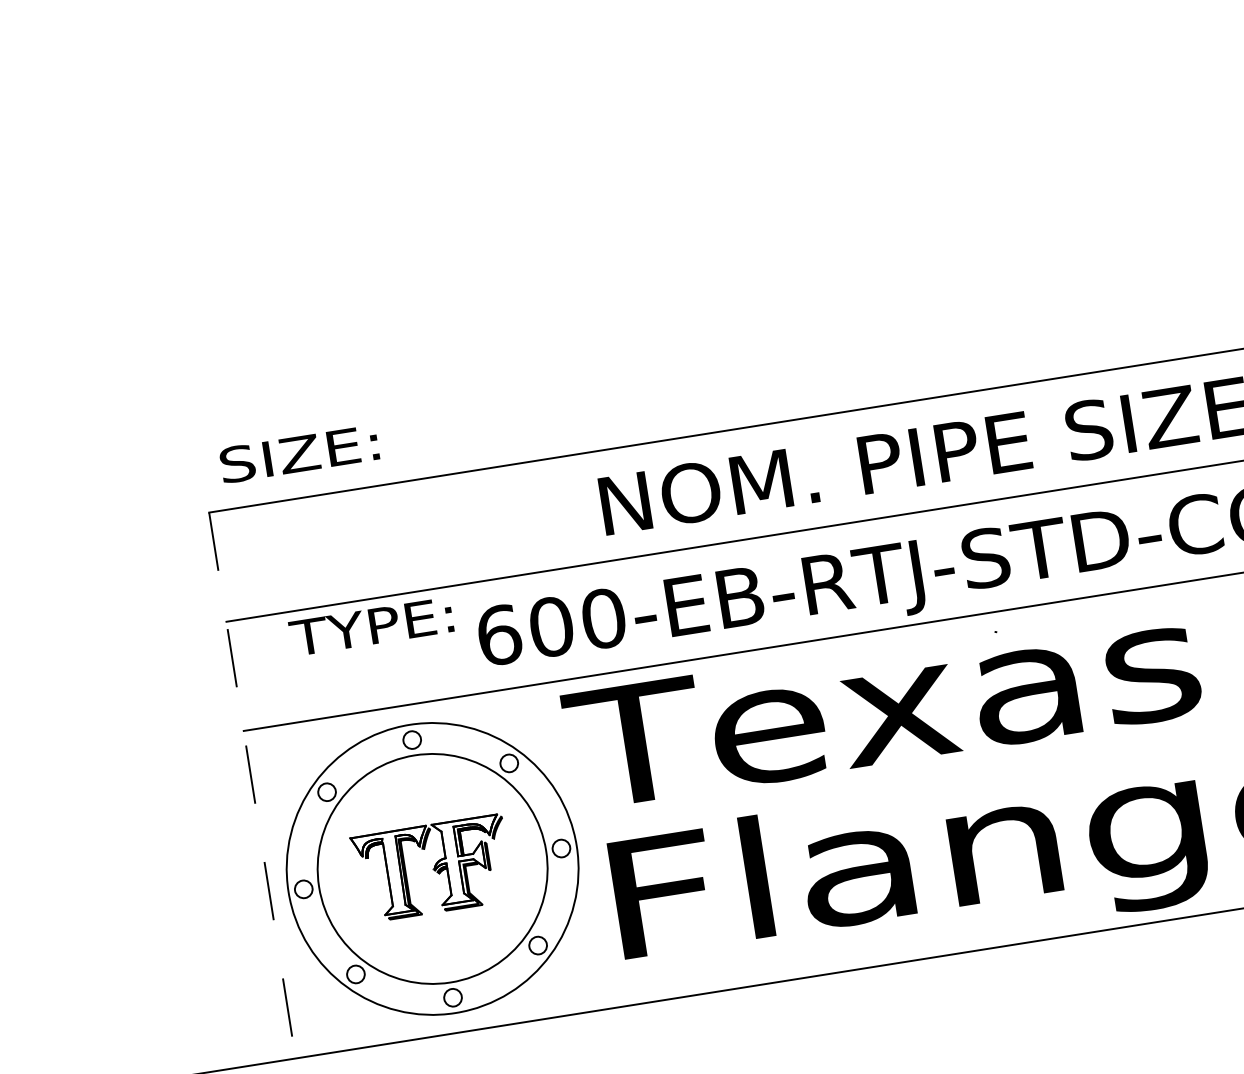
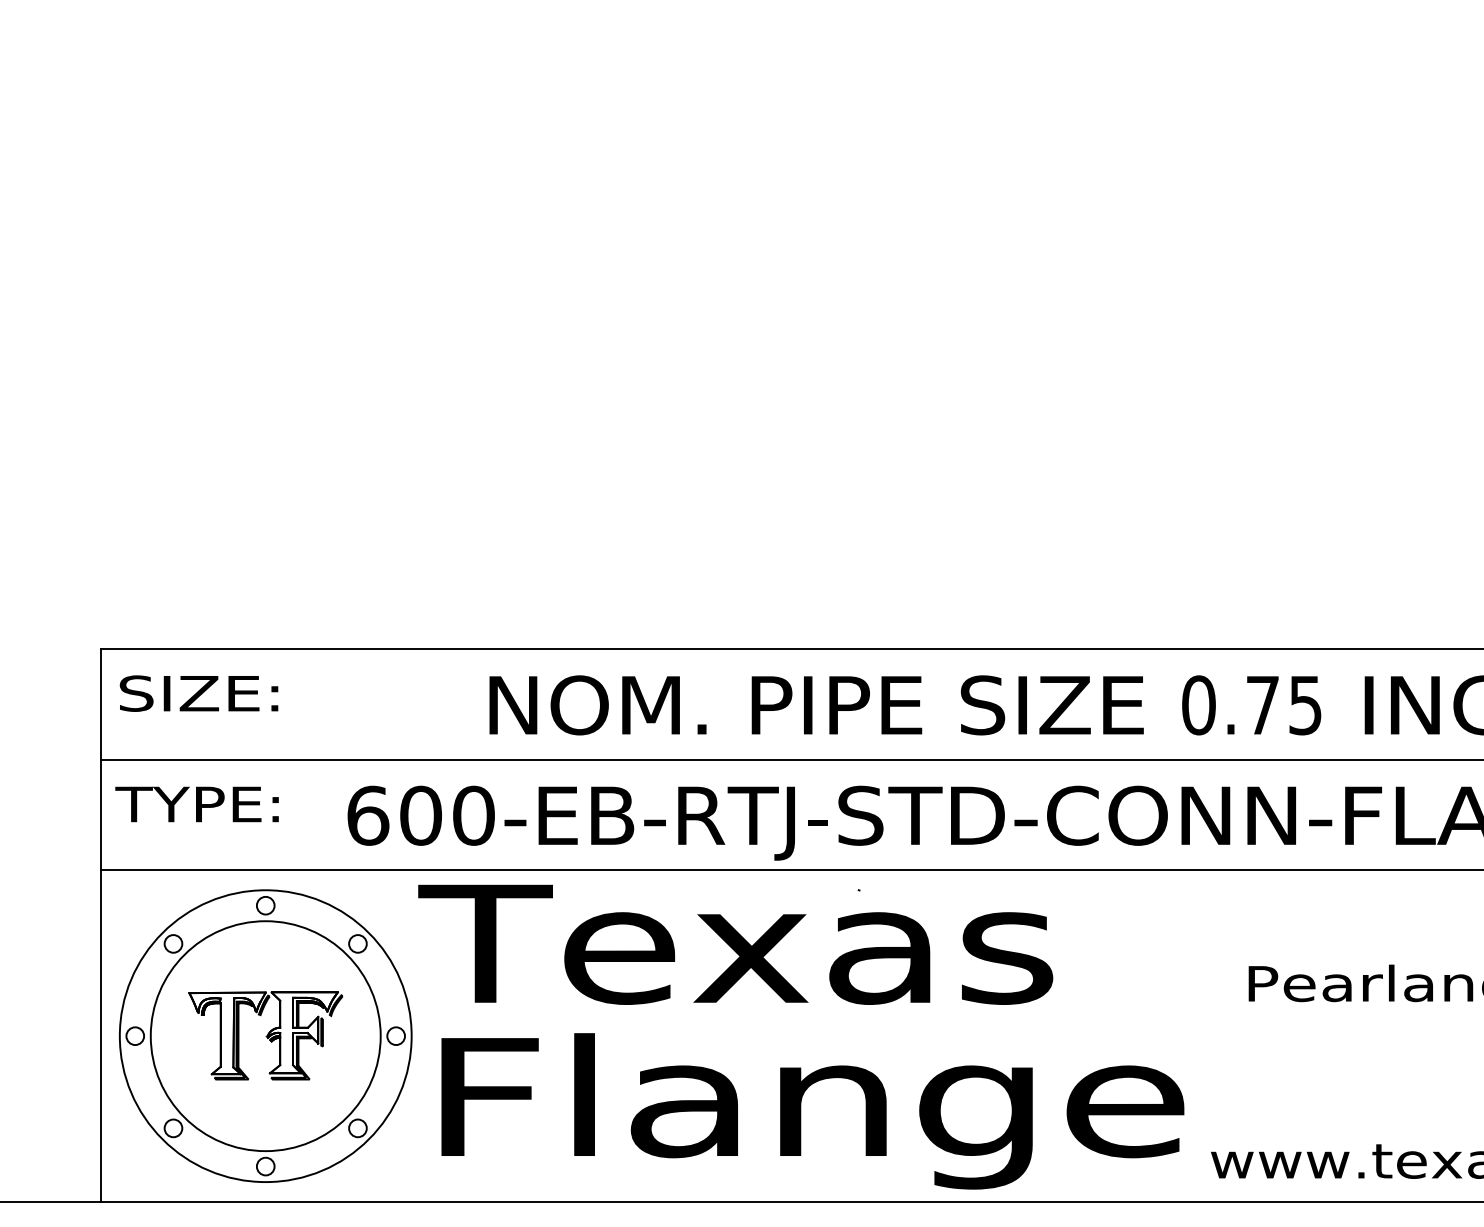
text: (298, 454) -> (198, 693), moved
text: (370, 626) -> (196, 804), moved
line: (252, 786) -> (100, 926), dashed -> solid

